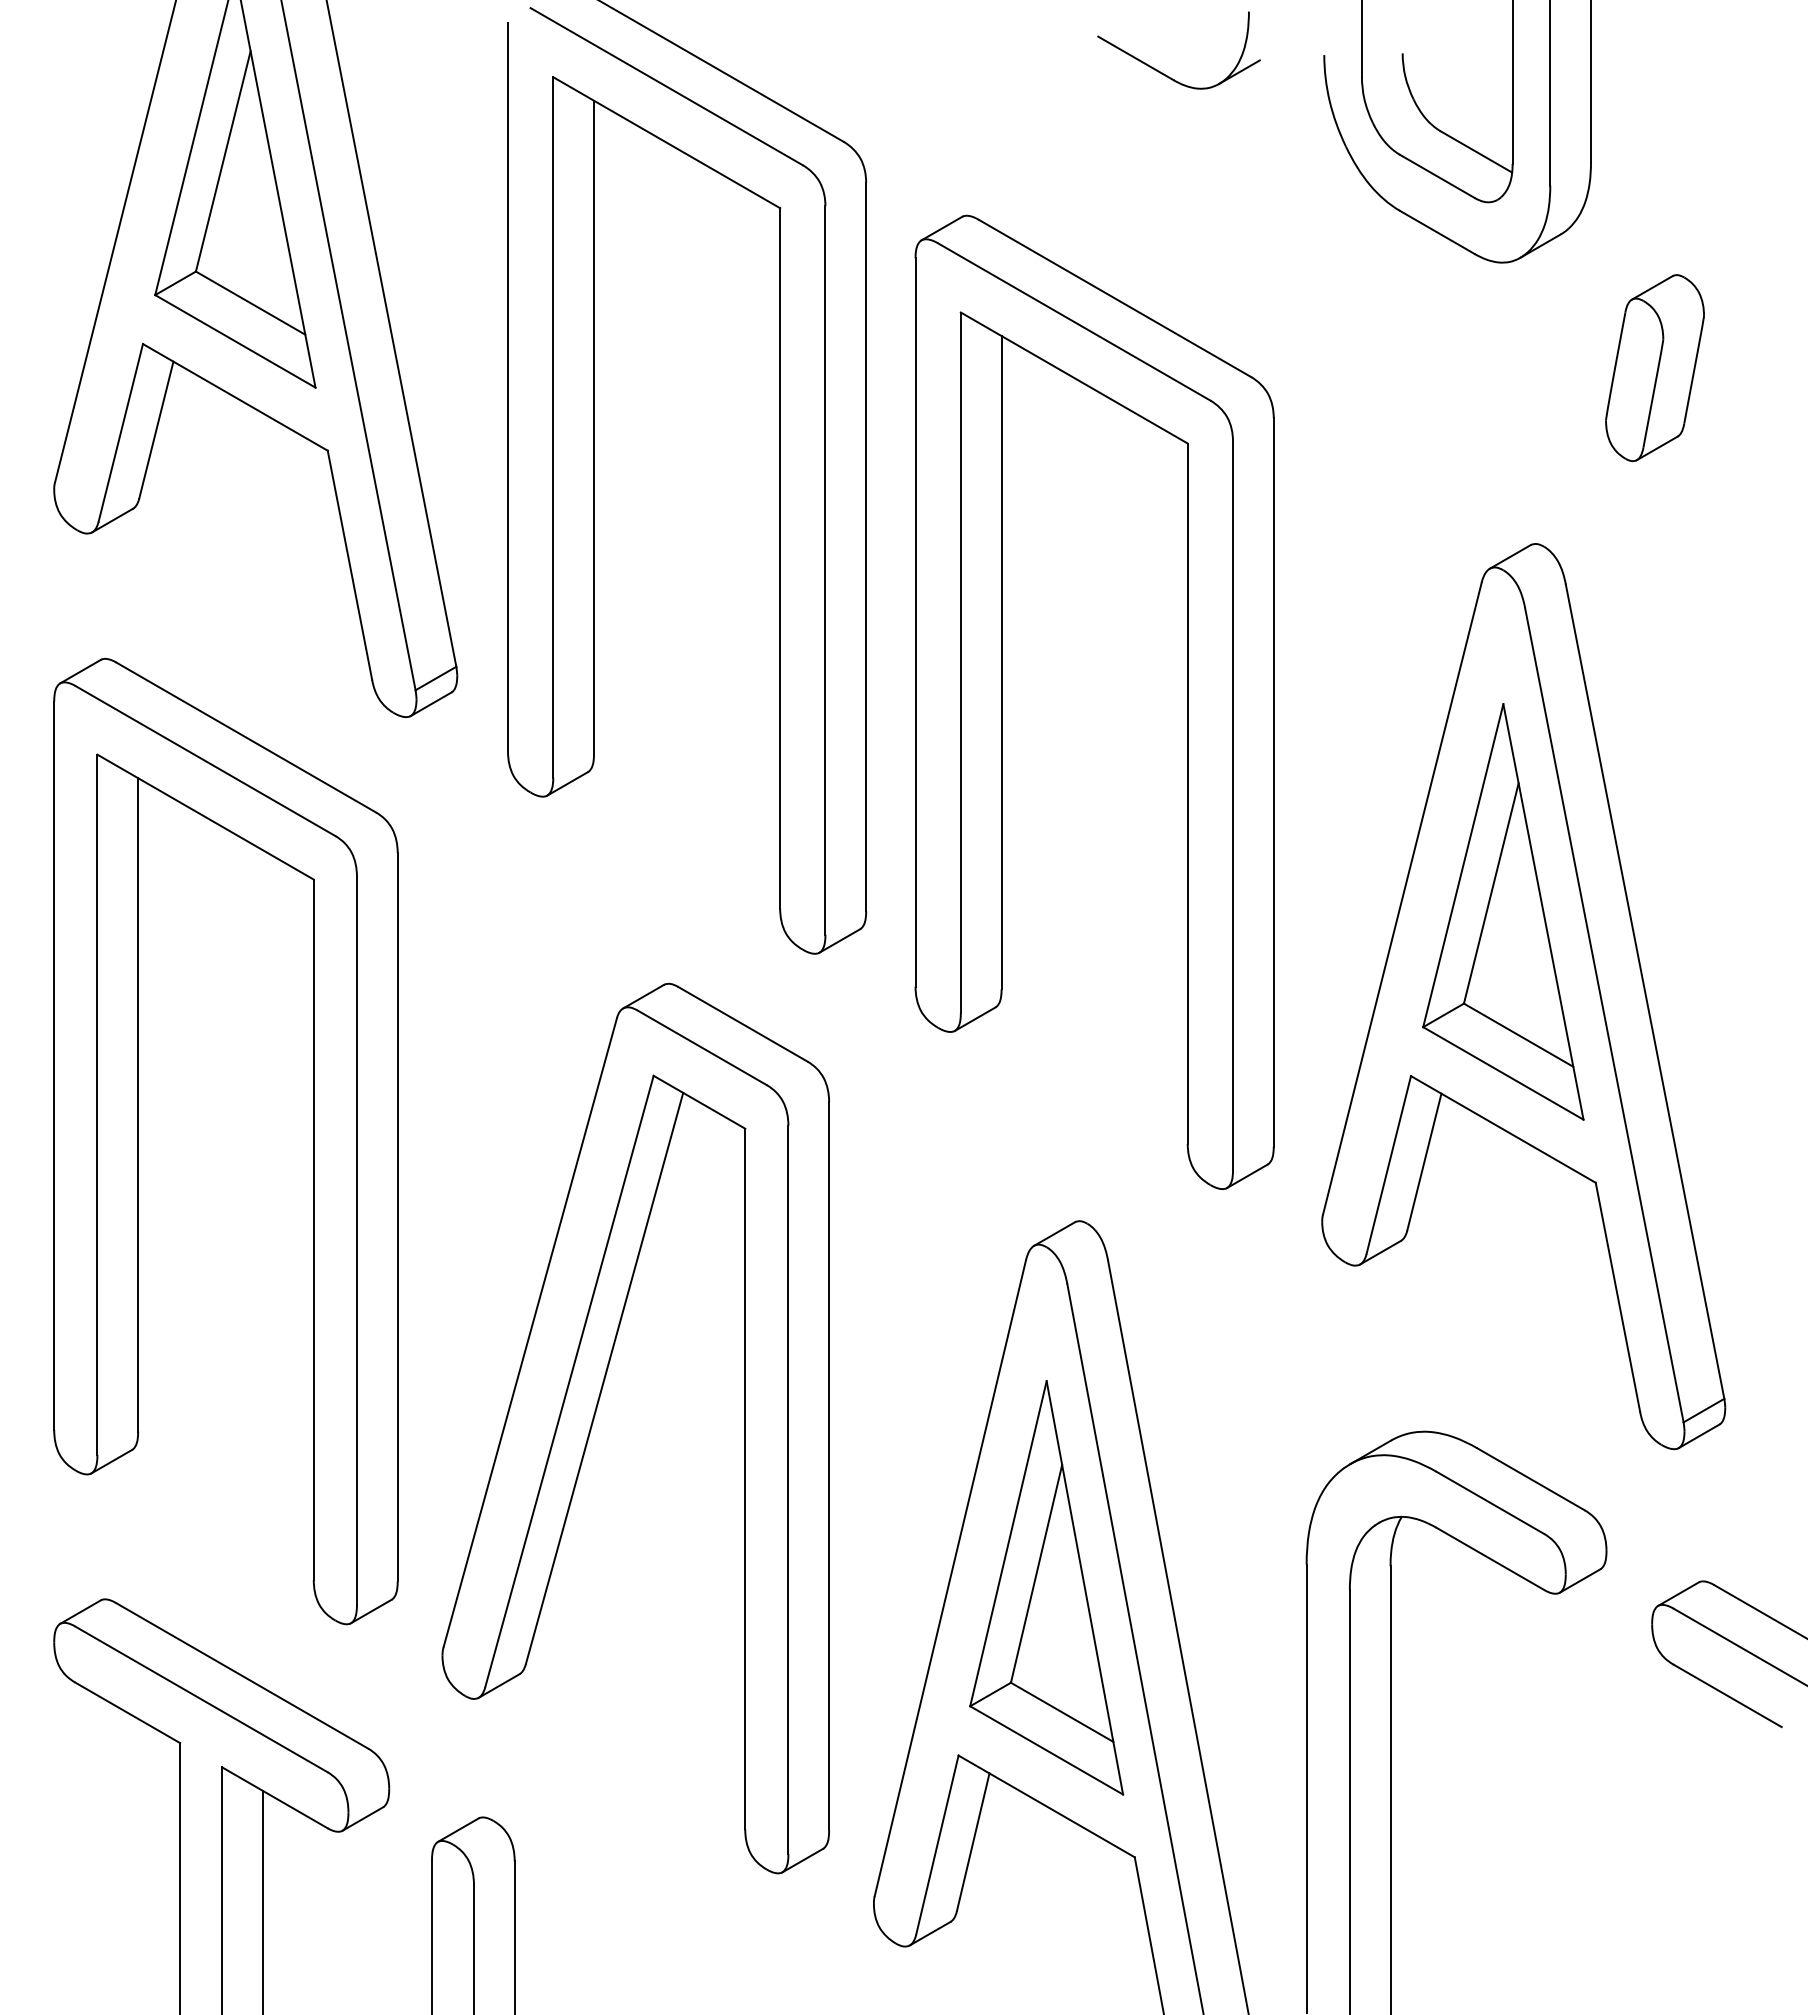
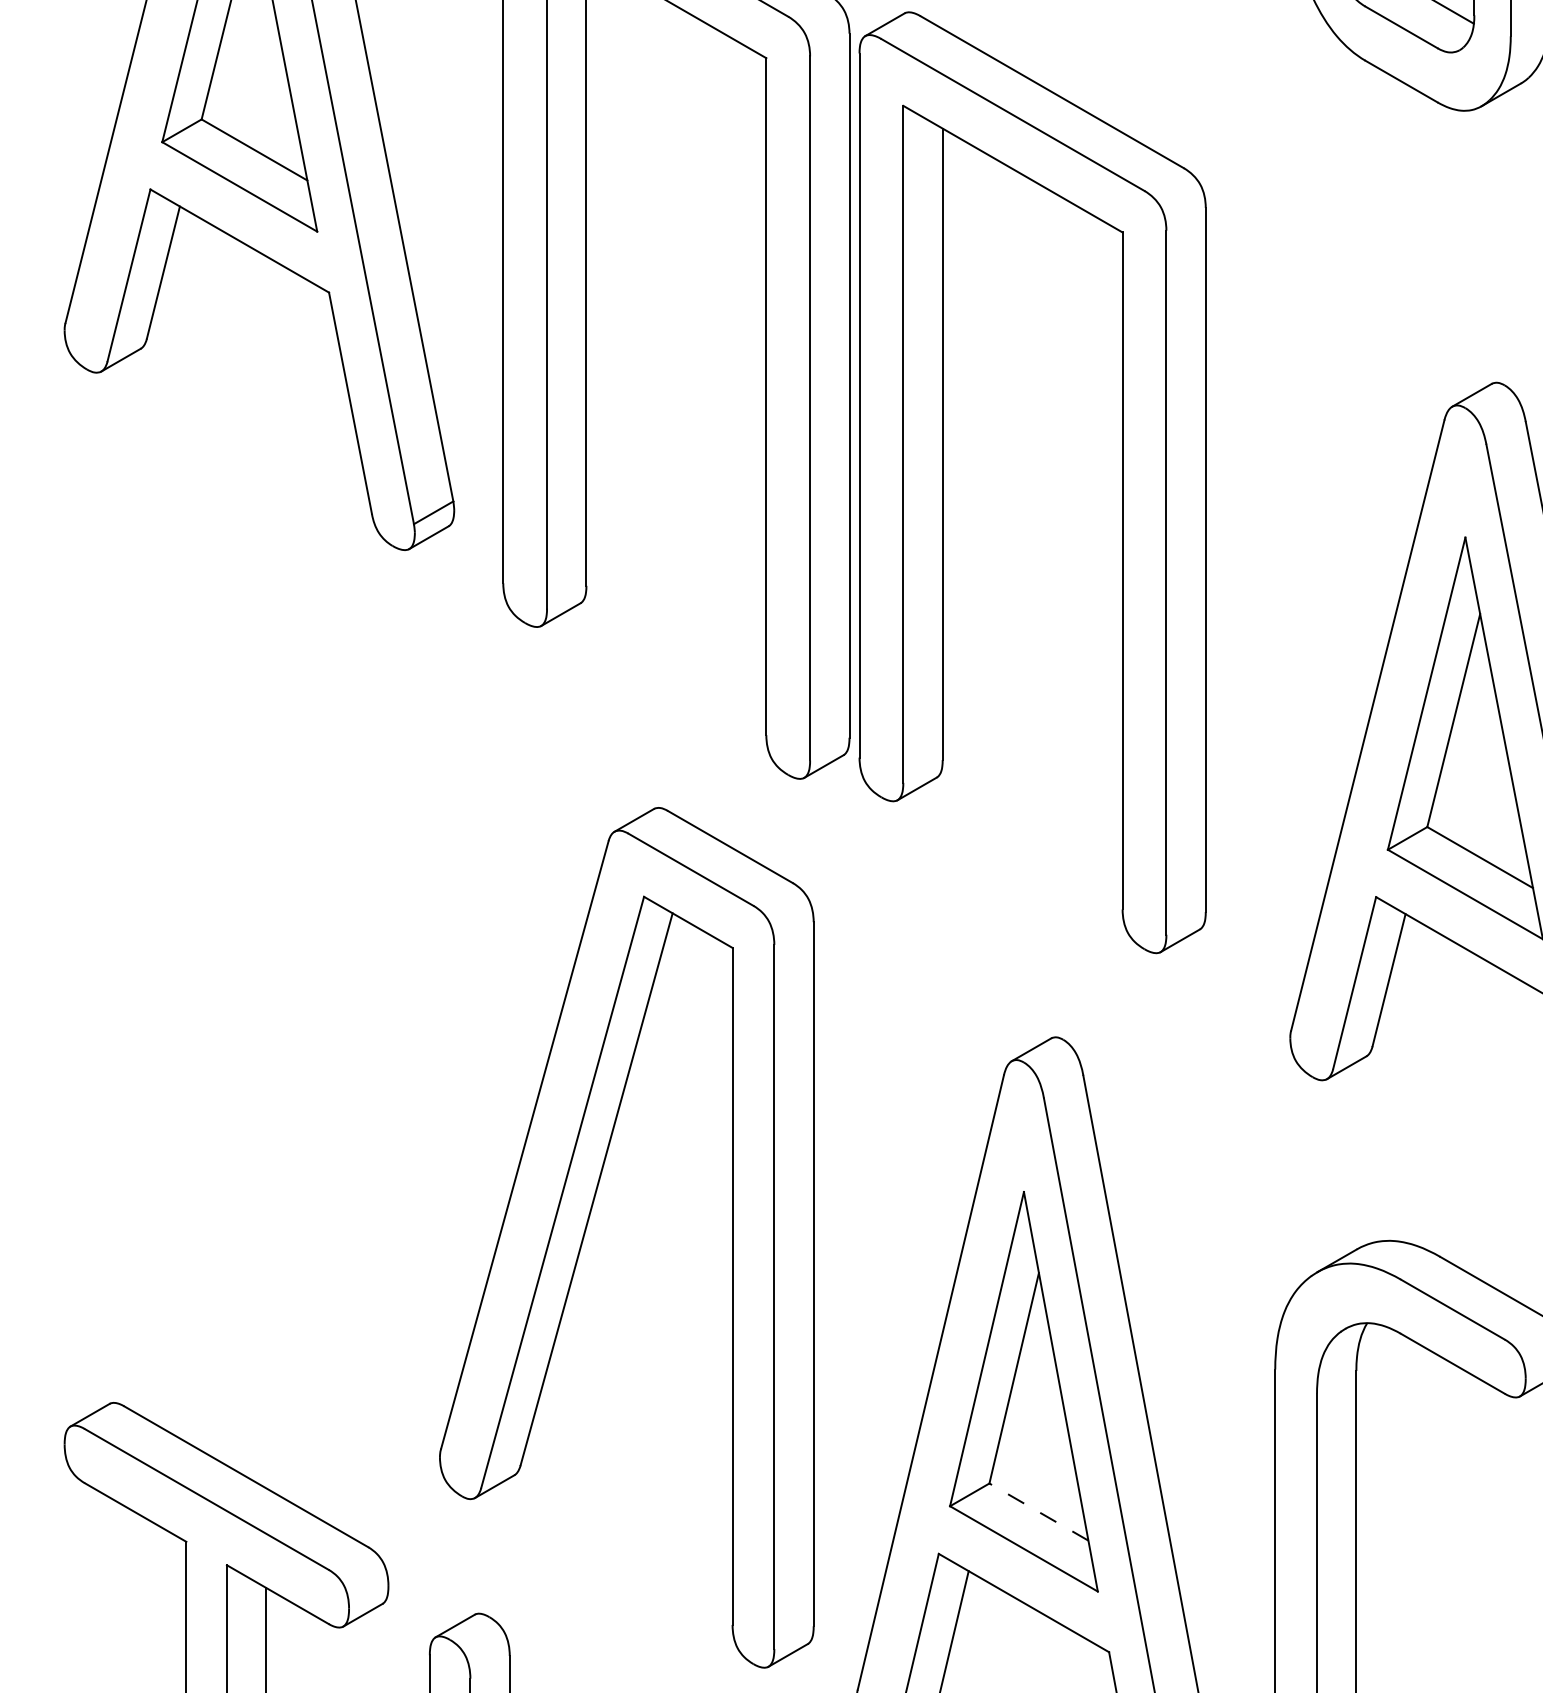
part: (1002, 701) -> (943, 481), moved
part: (138, 1141) -> (146, 960), removed
line: (1061, 1712) -> (1038, 1512), solid -> dashed

